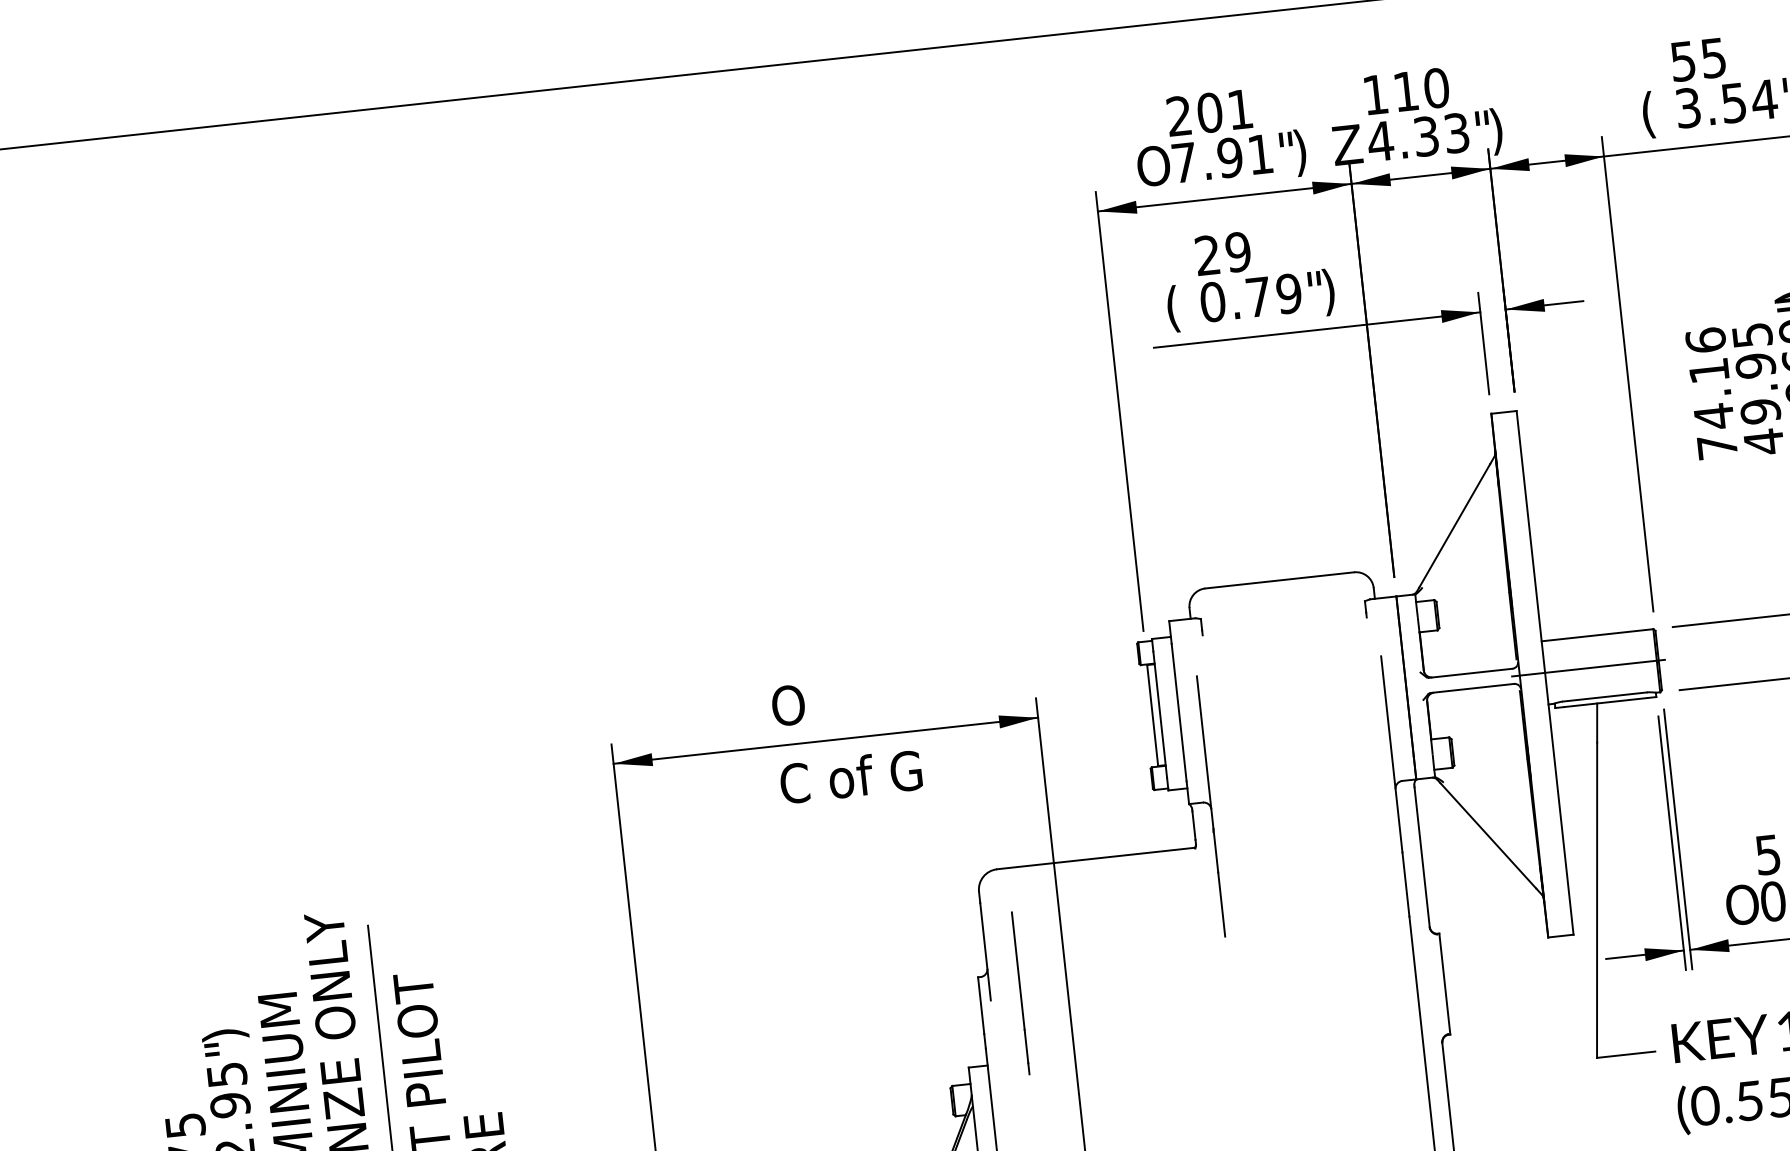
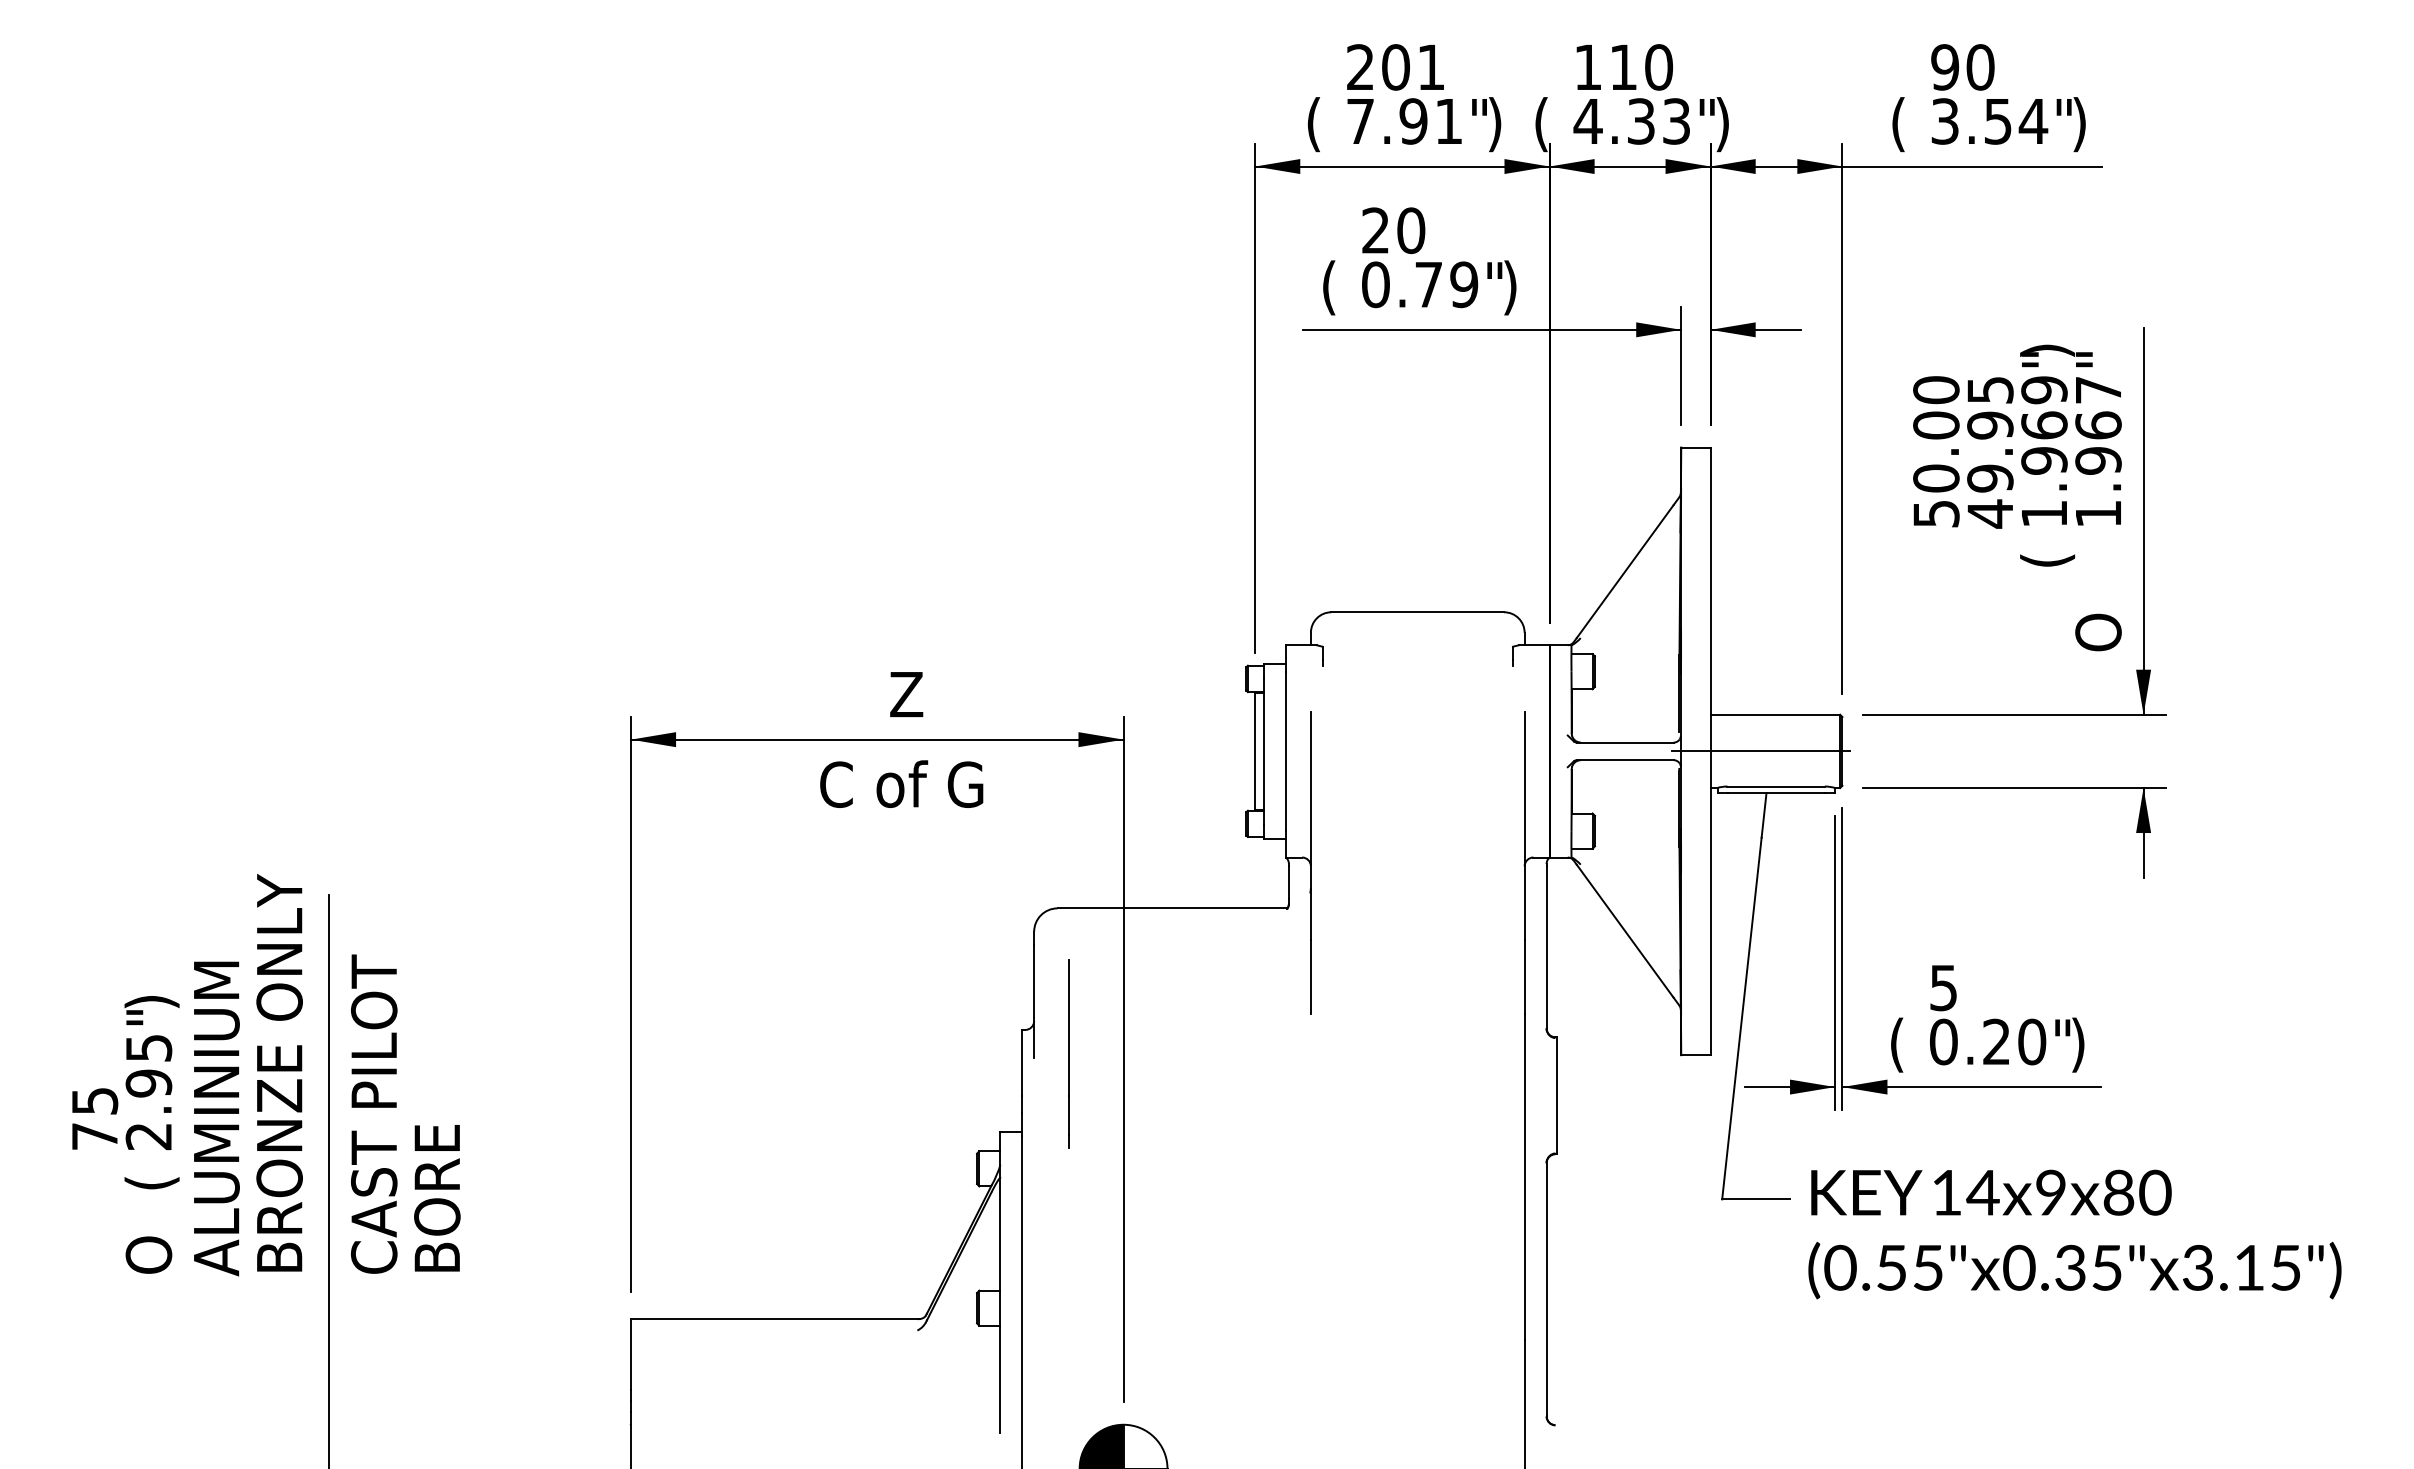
text: (1698, 59) -> (1962, 67), 55 -> 90
text: (1347, 147) -> (1549, 124), Z -> (
text: (1153, 168) -> (1324, 124), O -> (
text: (1238, 251) -> (1411, 230), 29 -> 20
text: (1711, 393) -> (1936, 451), 74.16 -> 50.00
text: (816, 702) -> (871, 694), O -> Z
text: (1742, 907) -> (1907, 1044), O -> (

